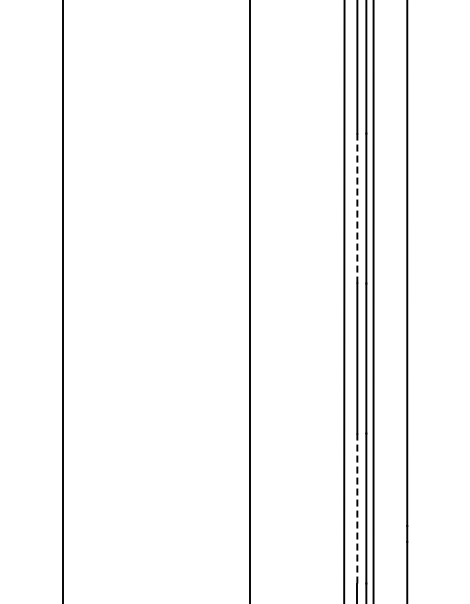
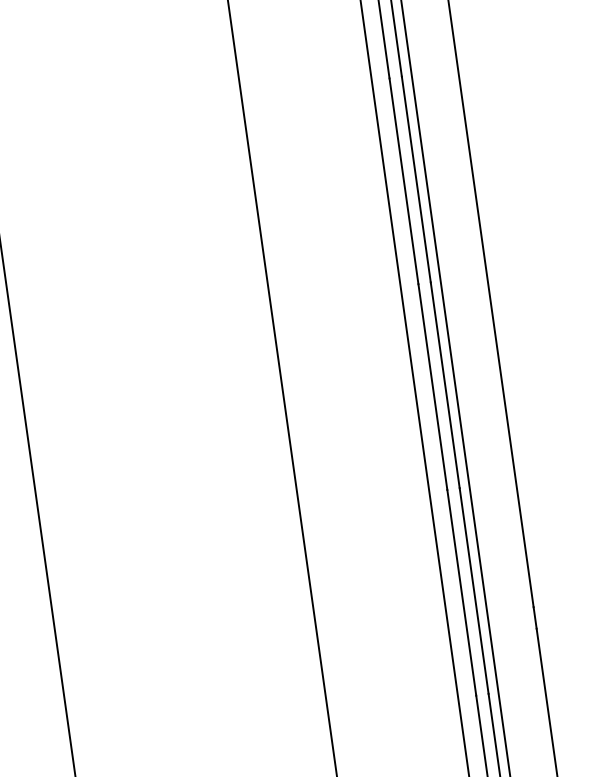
line: (357, 208) -> (404, 181), dashed -> solid
line: (357, 508) -> (462, 592), dashed -> solid

